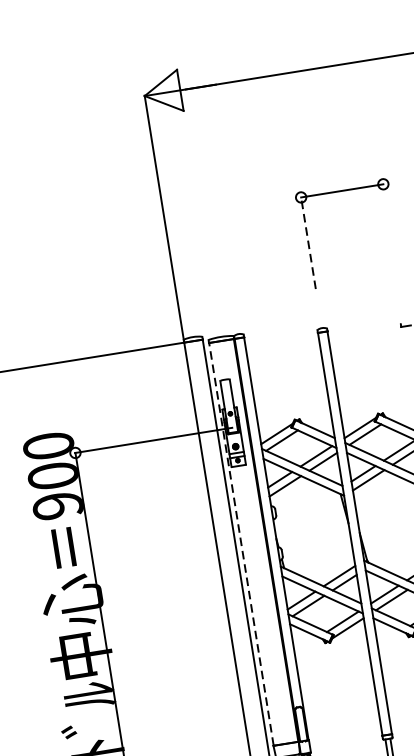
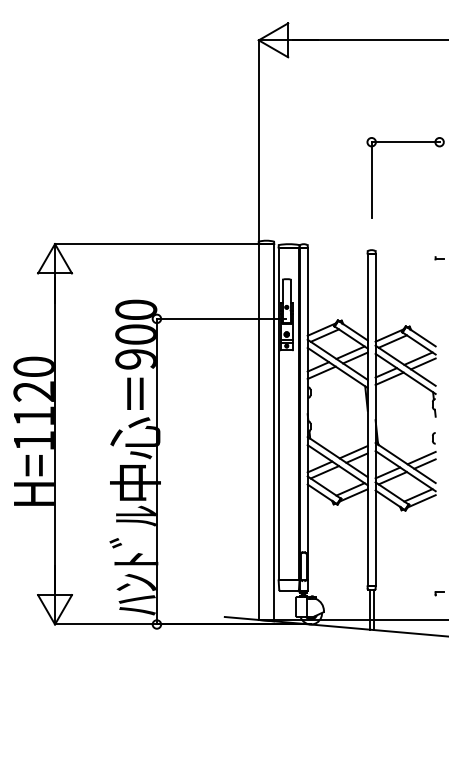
line: (308, 242) -> (371, 179), dashed -> solid
line: (240, 543) -> (278, 413), dashed -> solid

